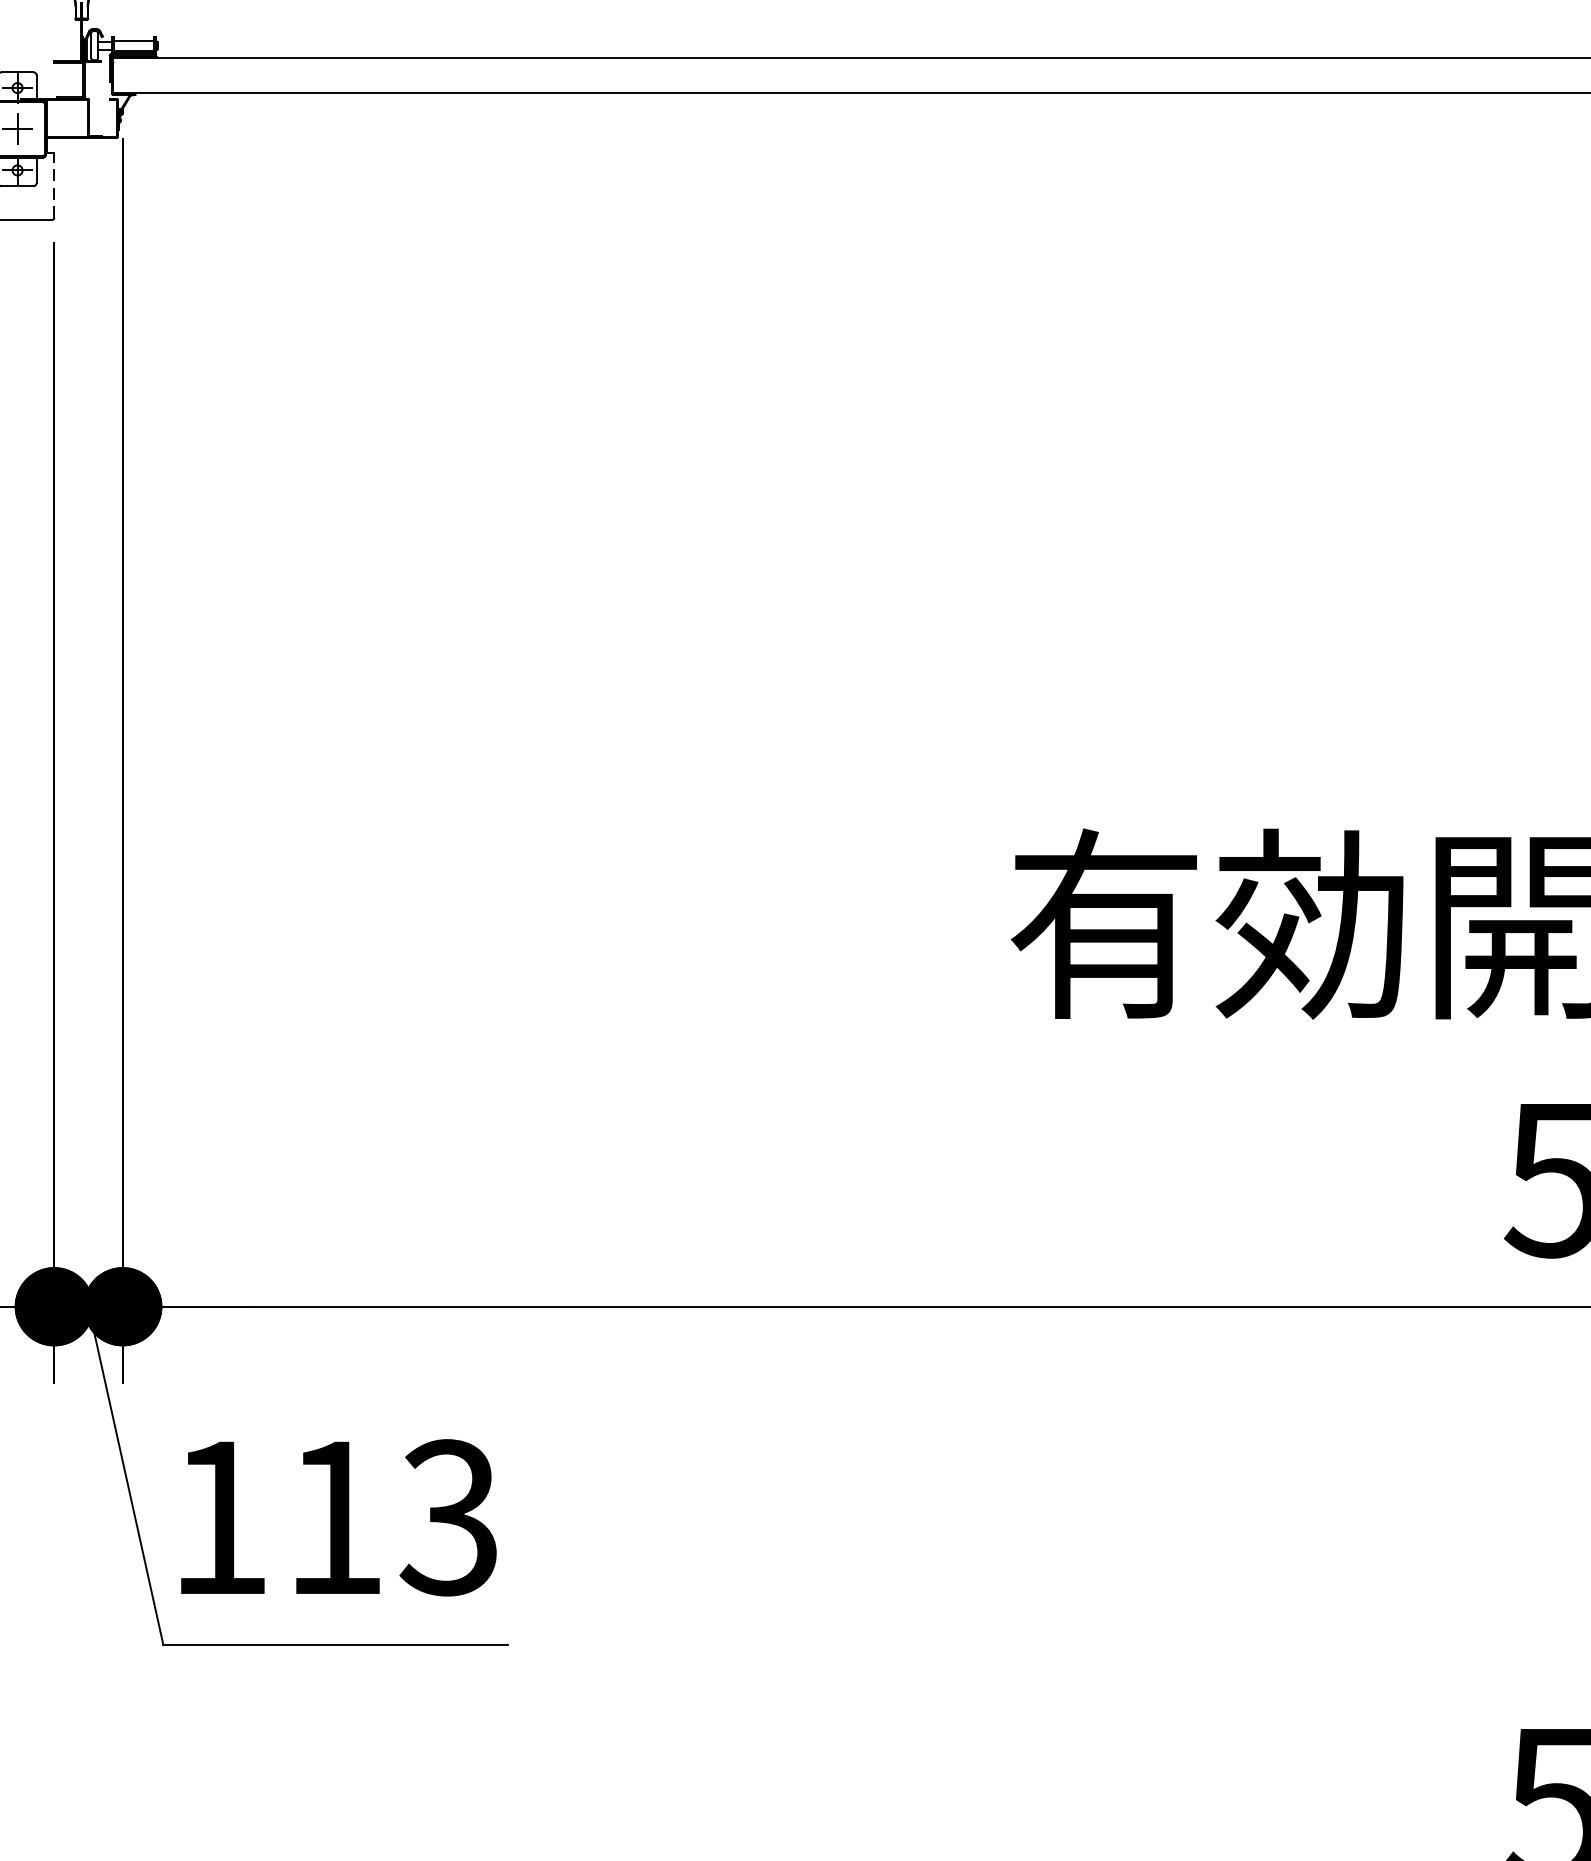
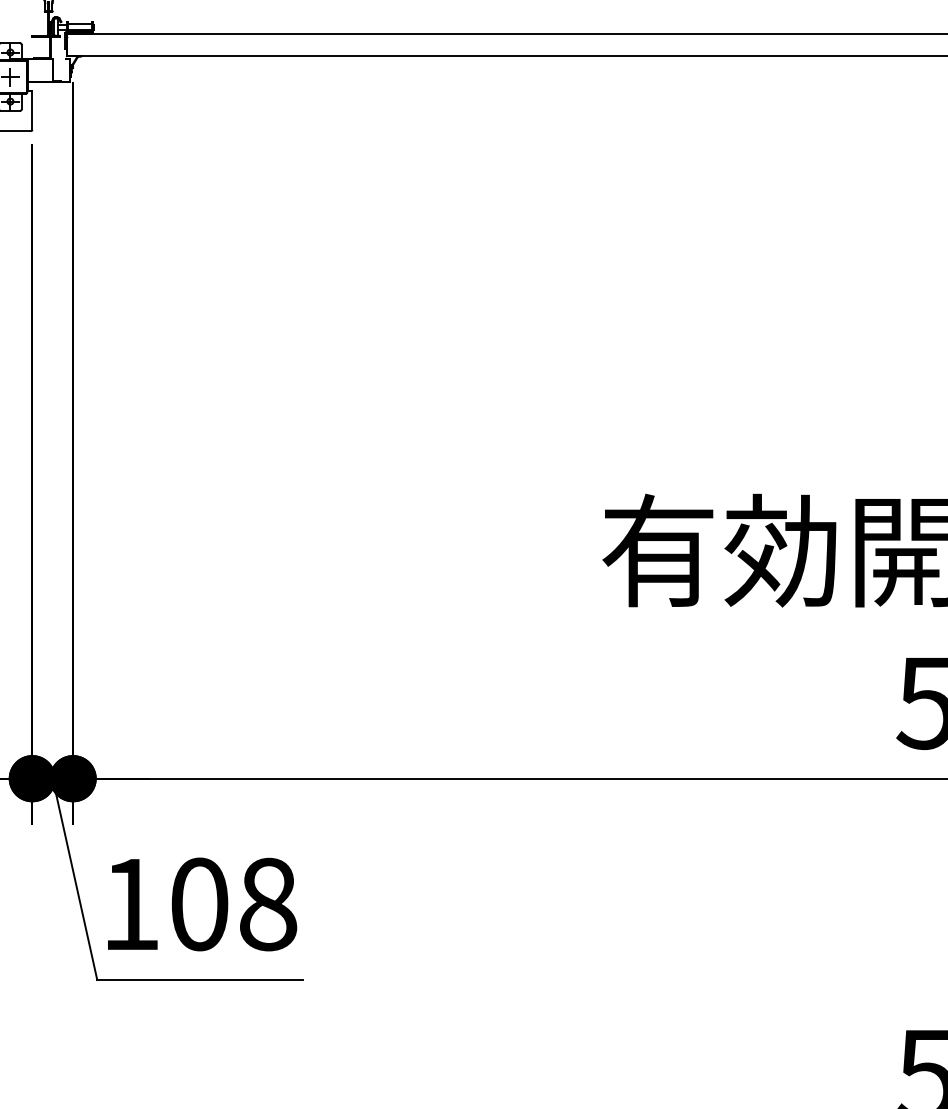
line: (54, 185) -> (32, 110), dashed -> solid
text: (393, 1517) -> (234, 904), 113 -> 108

